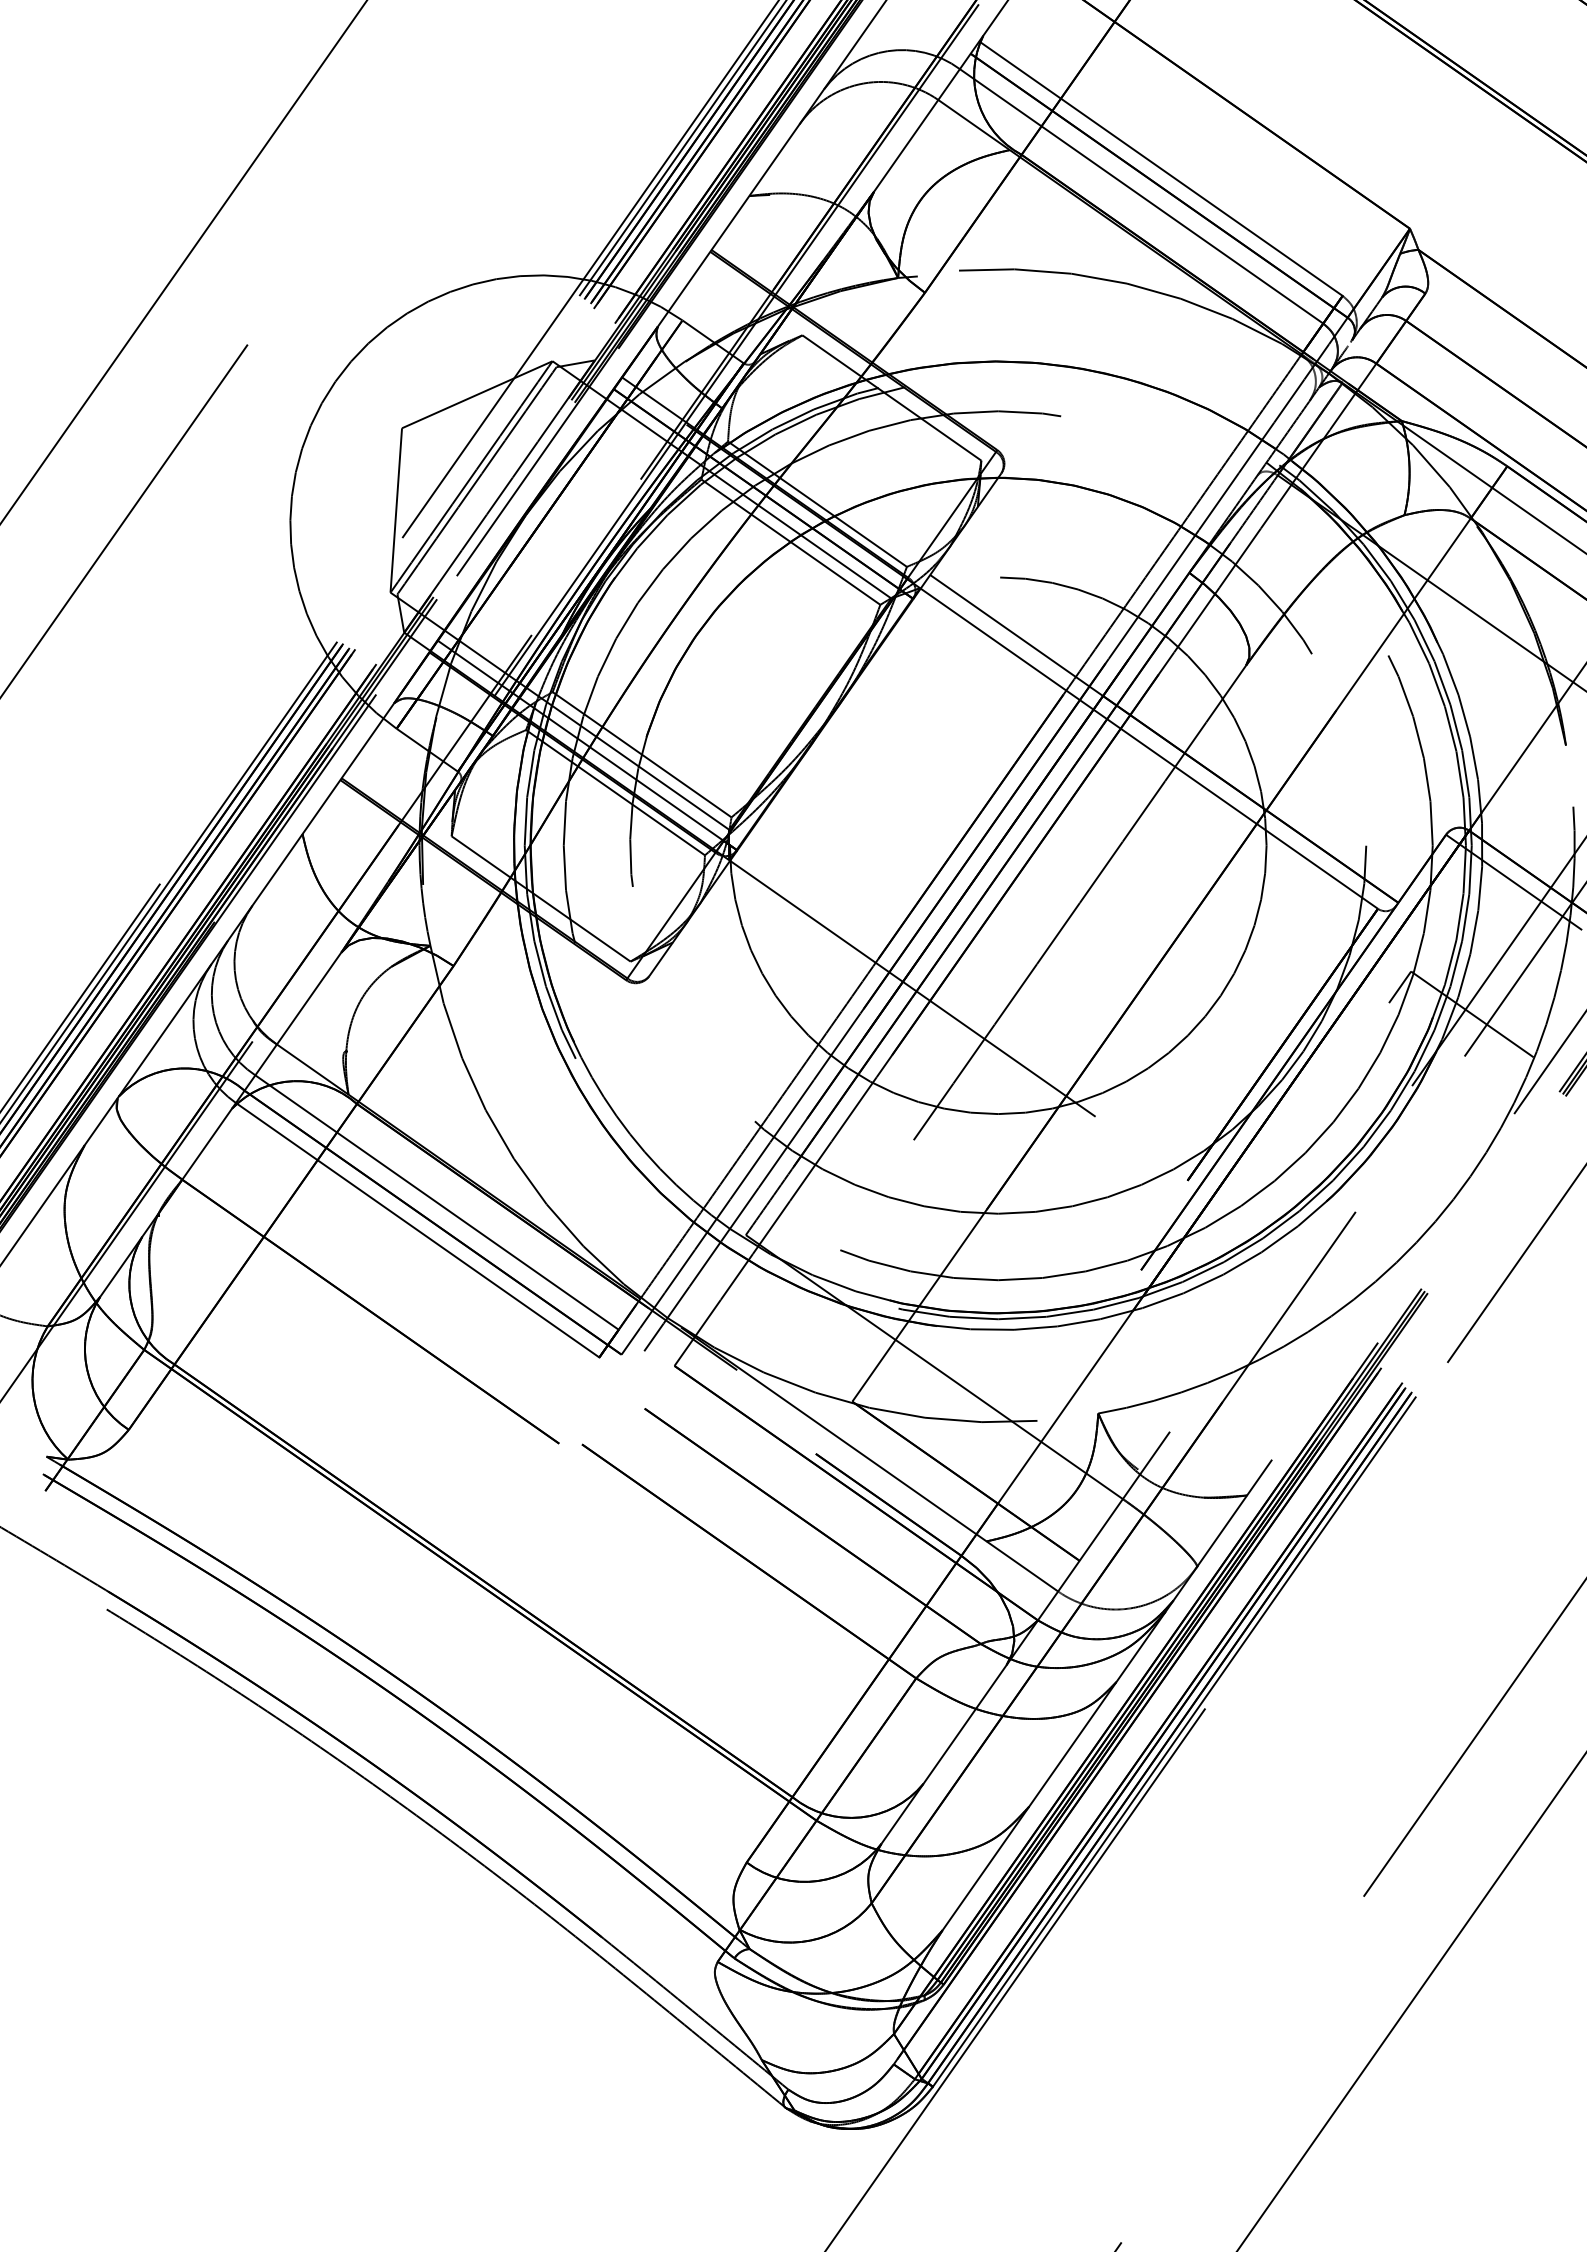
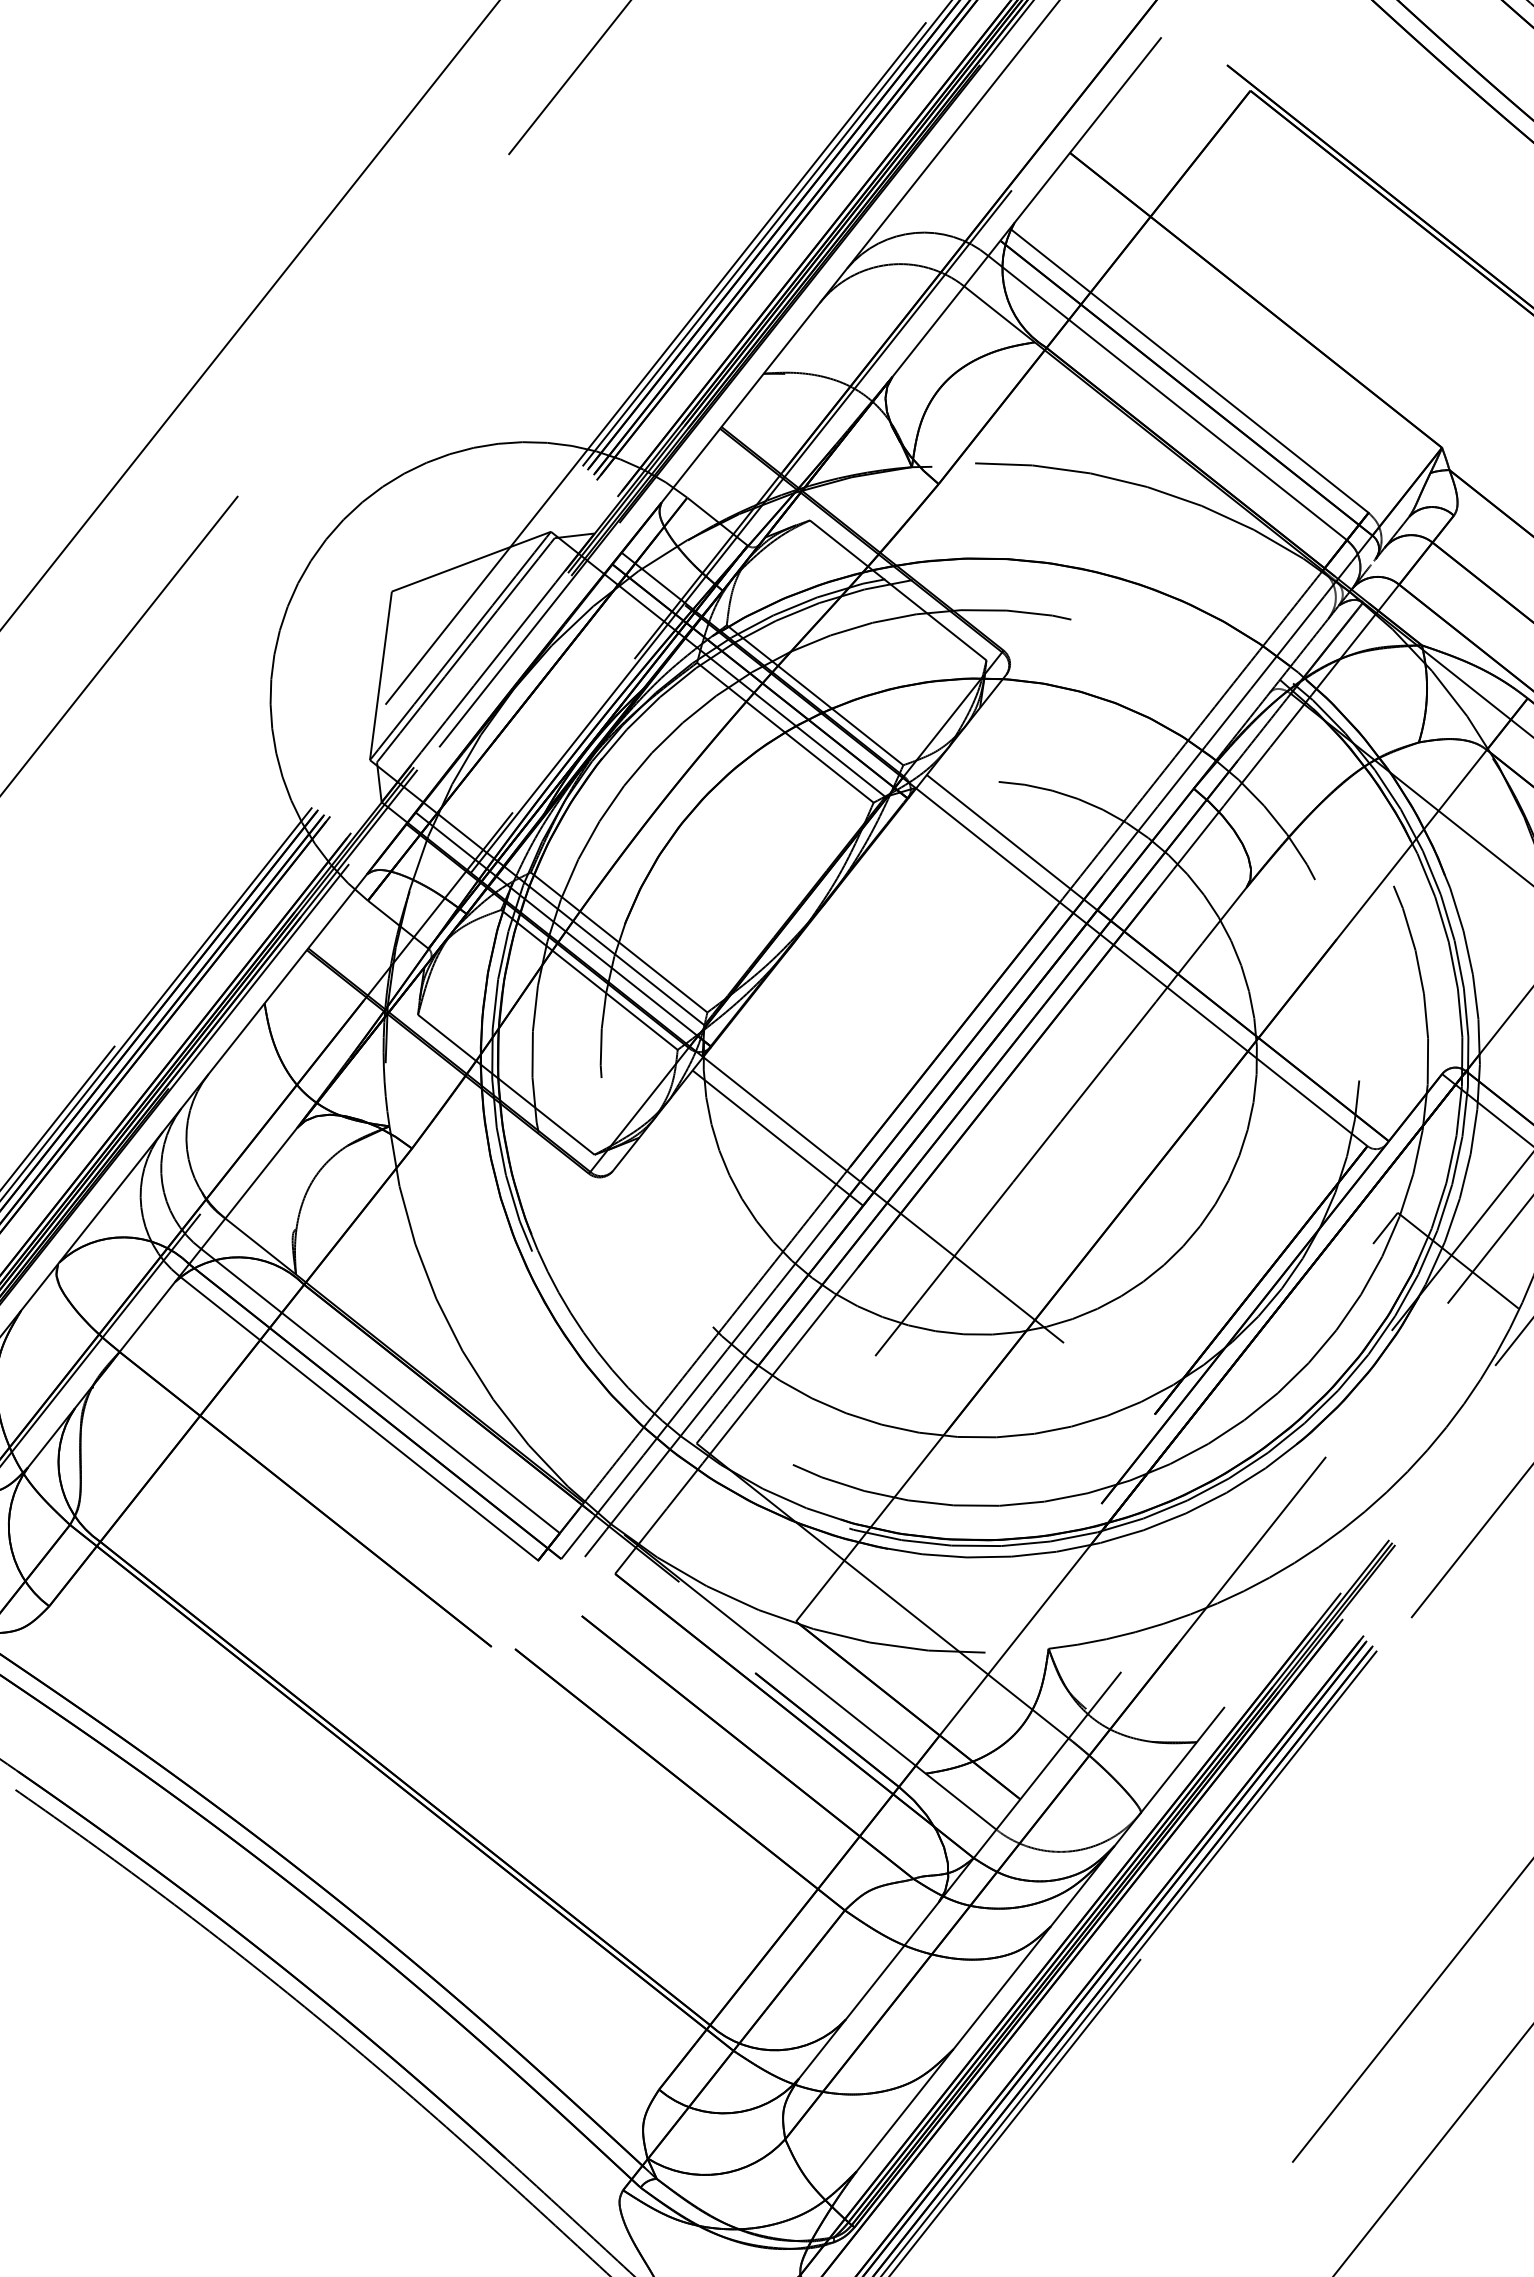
line: (806, 934) -> (777, 1137), added

